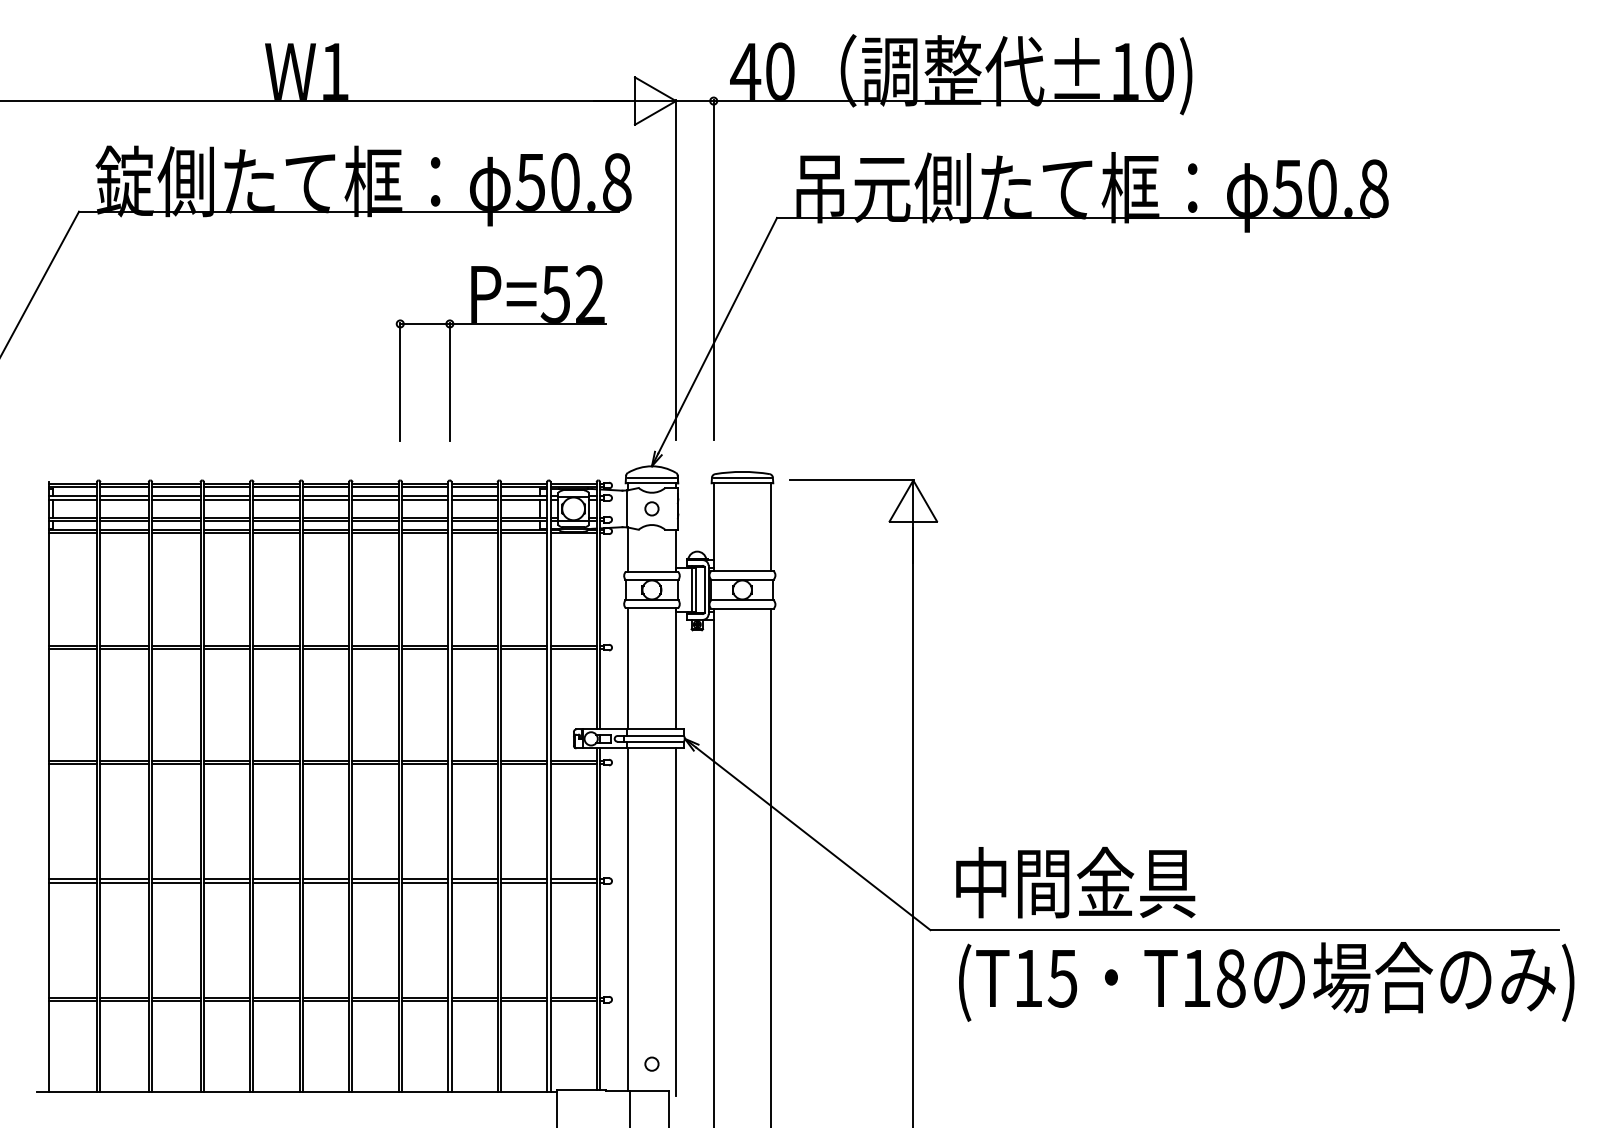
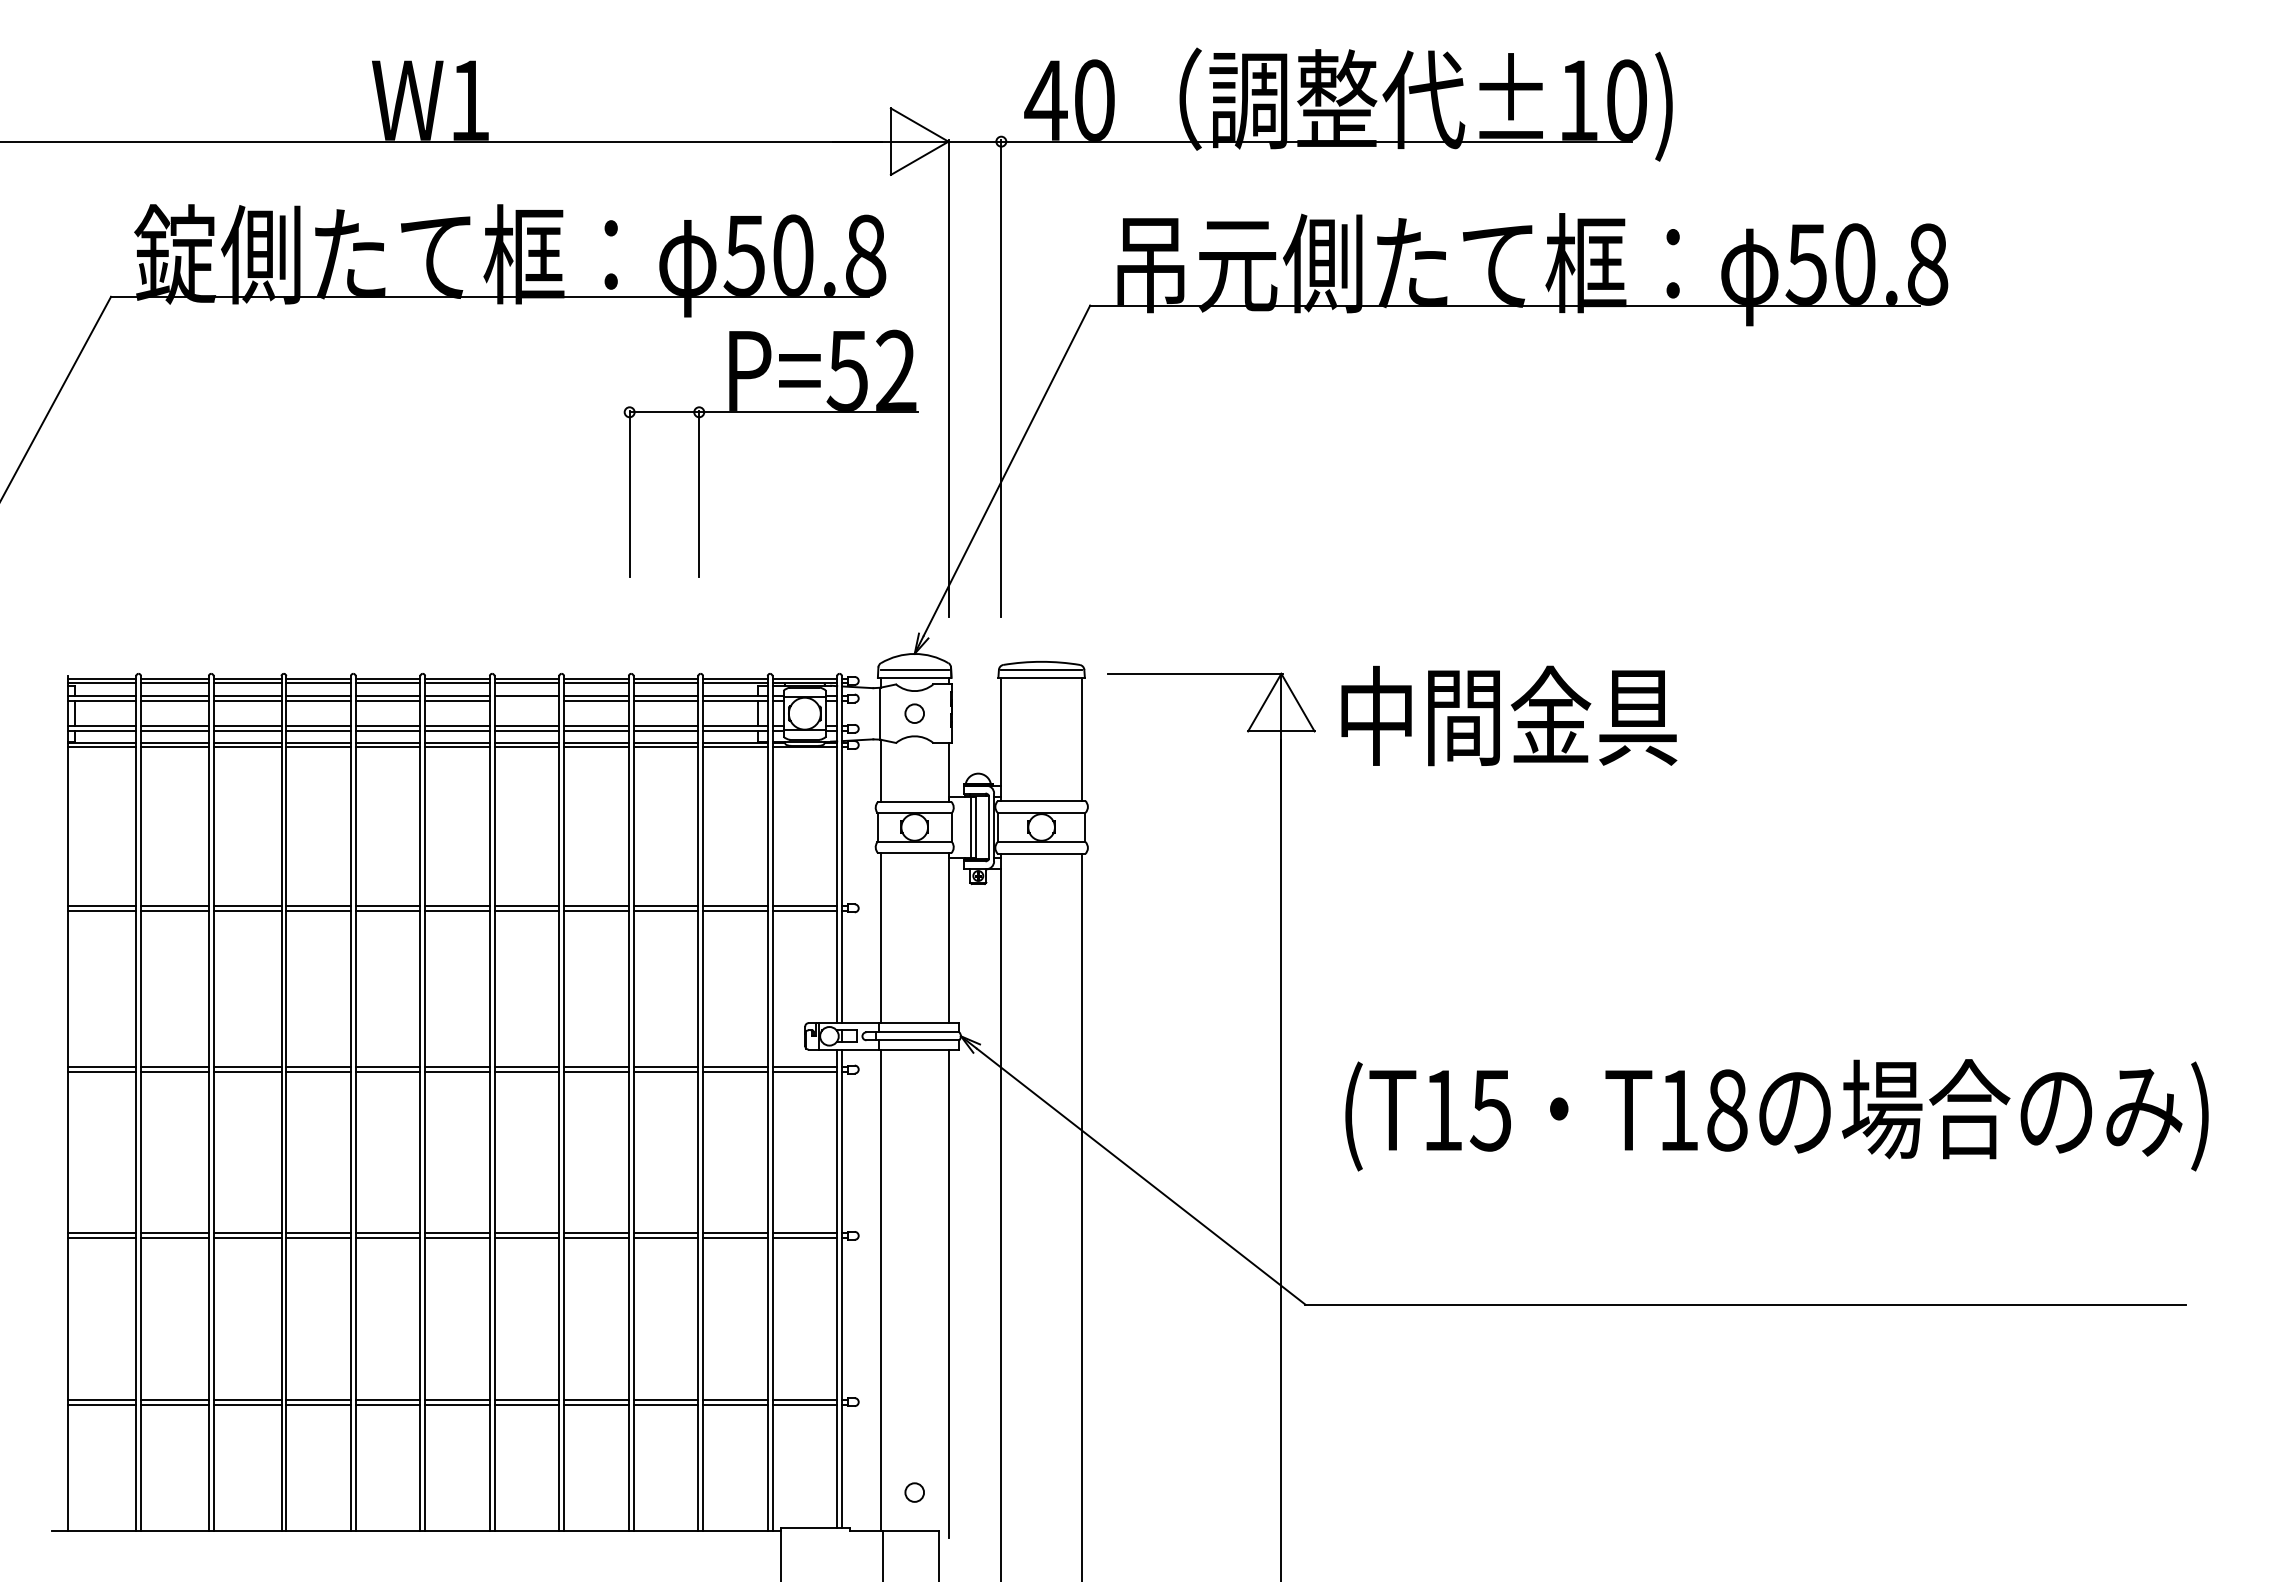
part: (500, 324) -> (770, 412), moved
line: (375, 499) -> (526, 700), removed
text: (1075, 882) -> (1509, 715), moved
text: (1266, 982) -> (1776, 1115), moved

